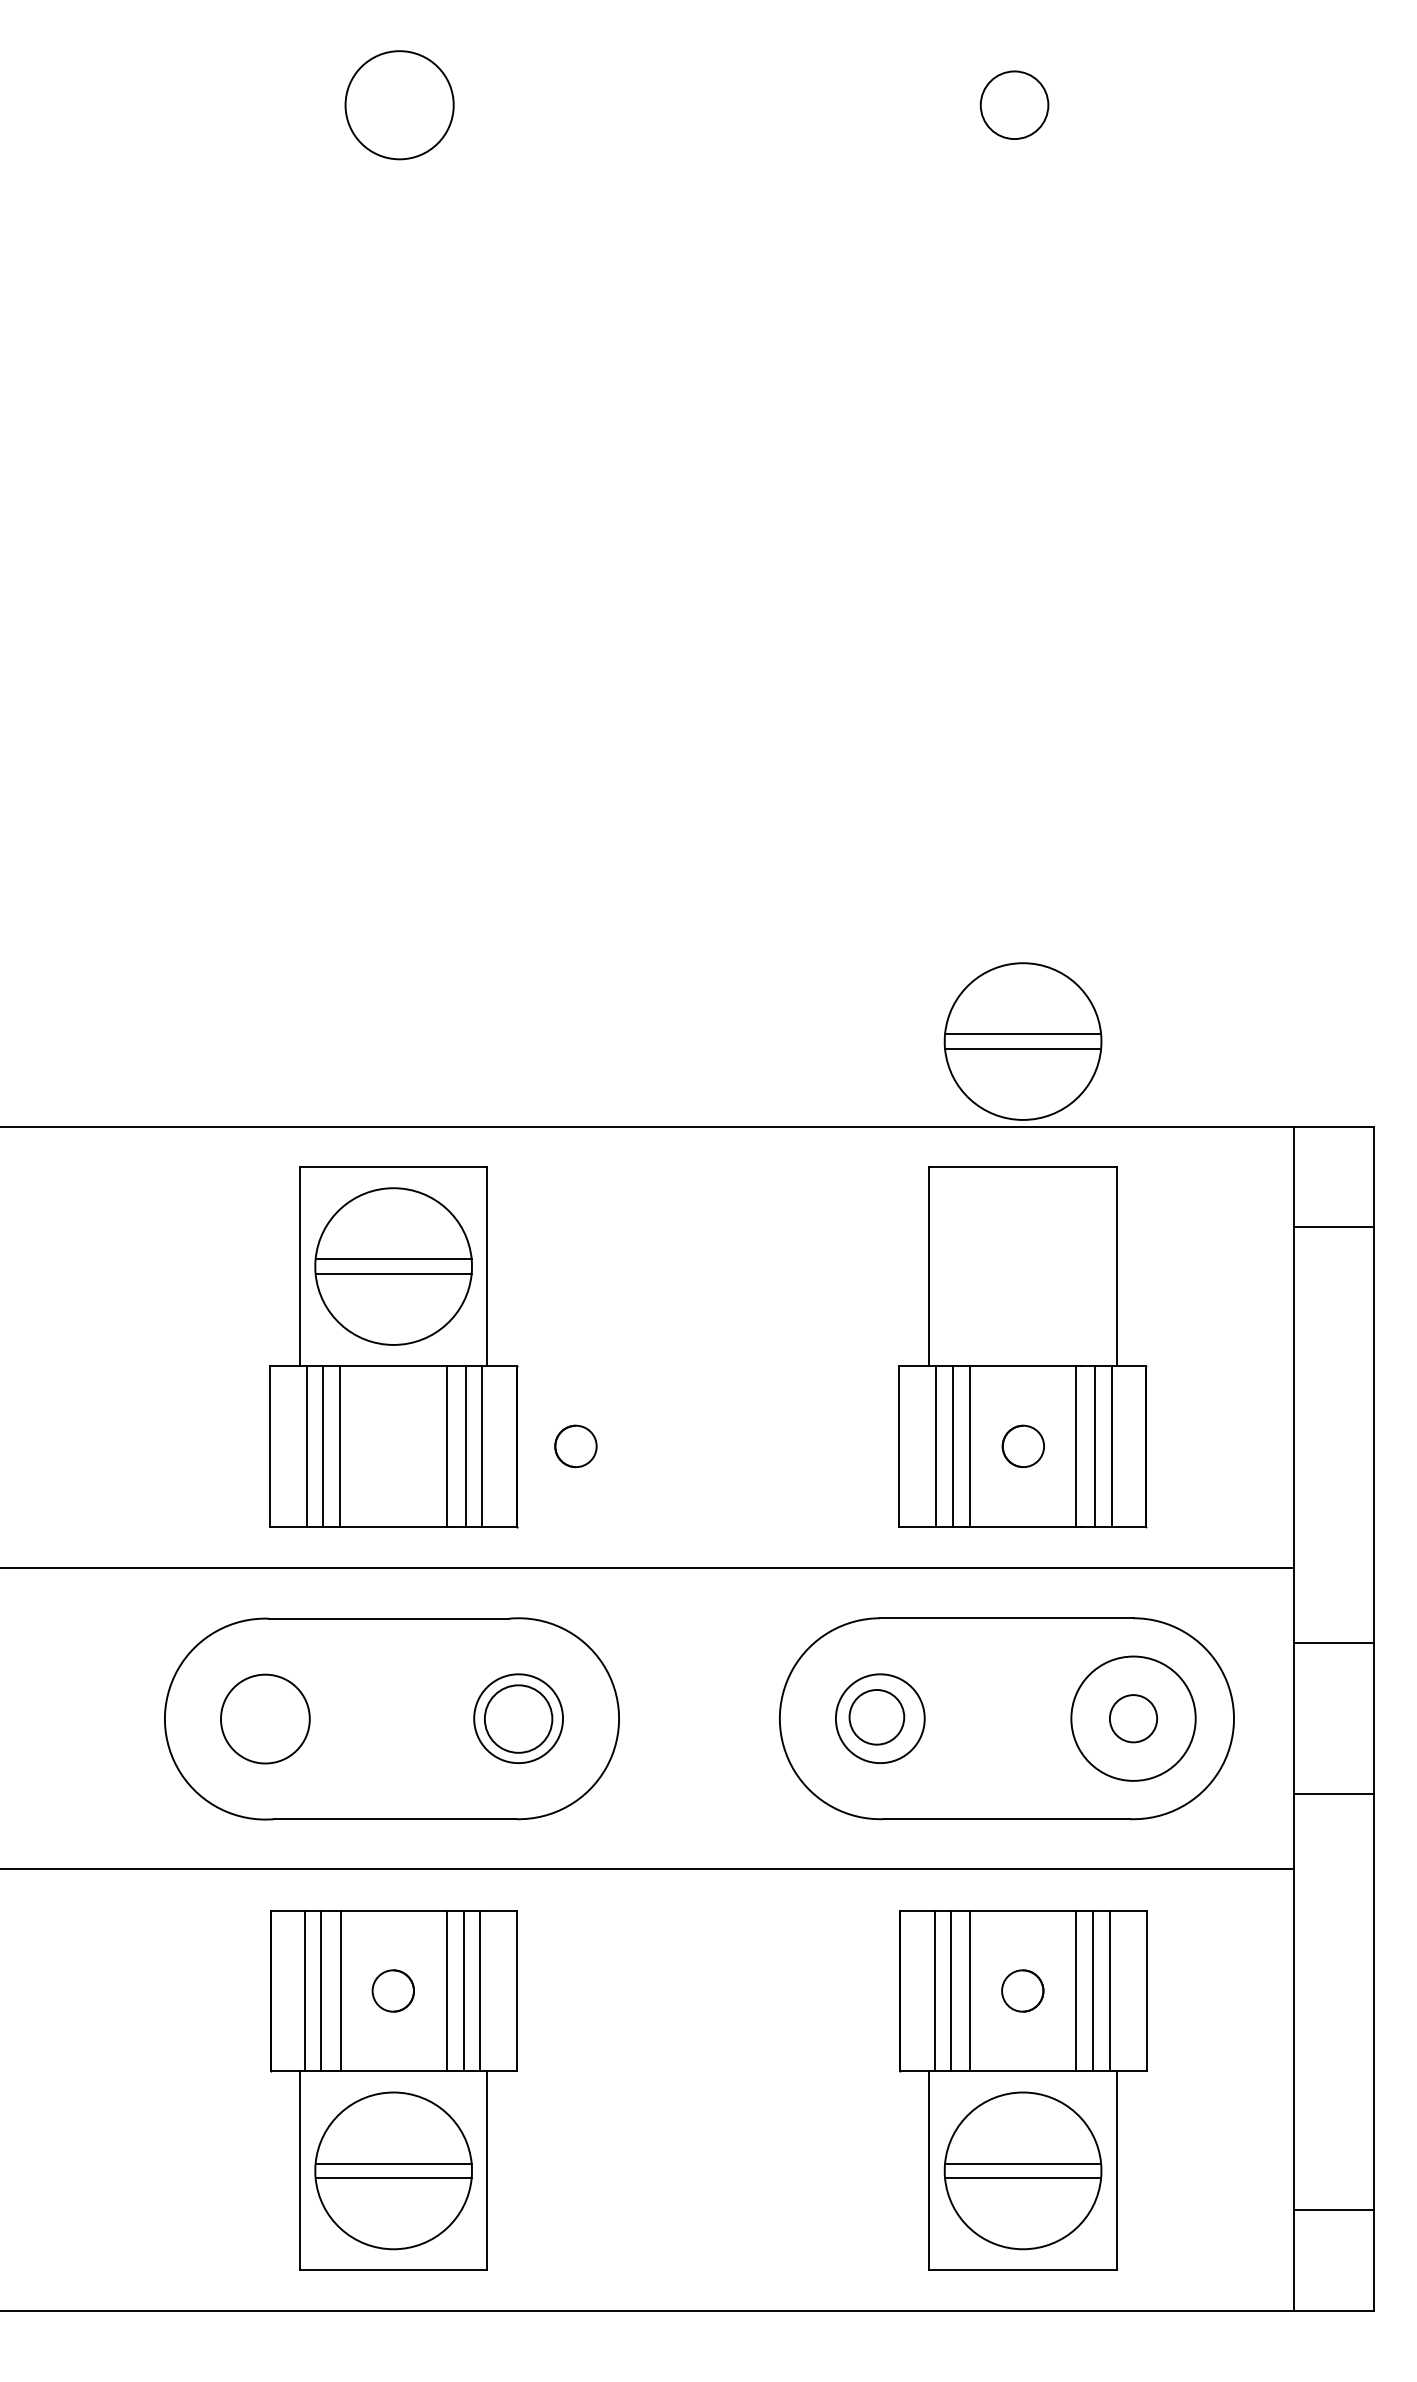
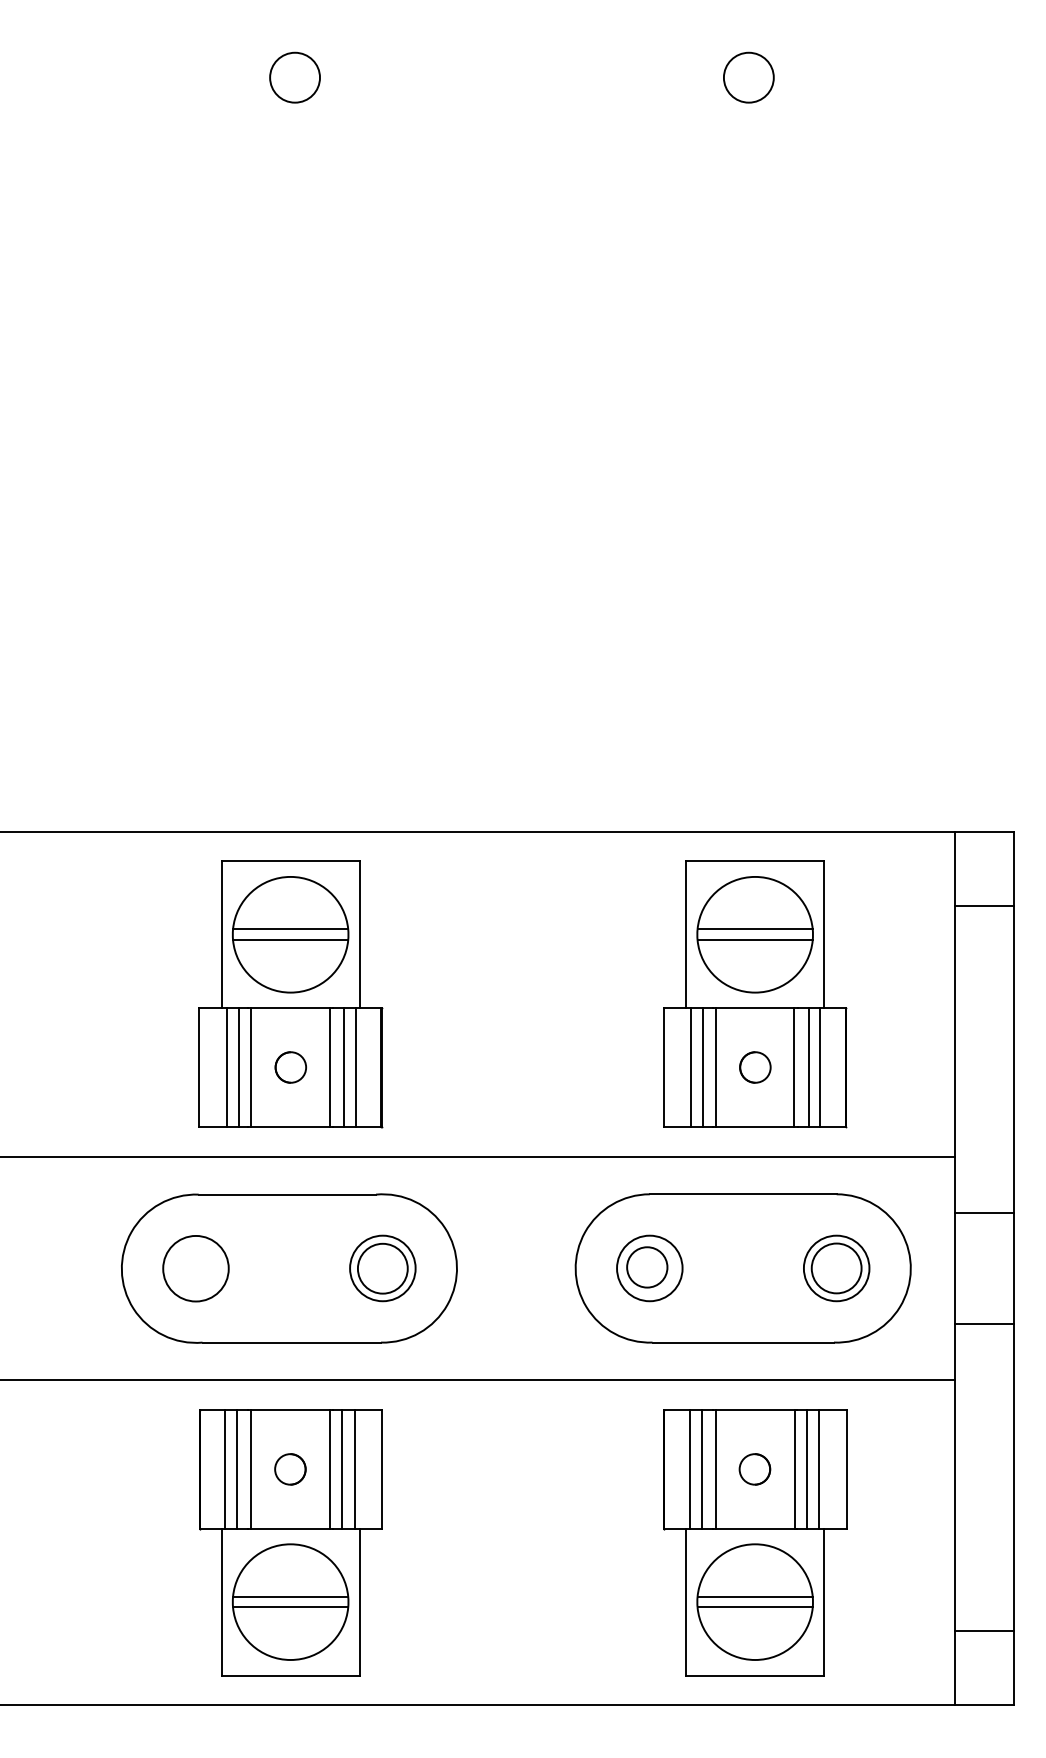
circle: (399, 105) -> (294, 77), size x0.62
part: (1022, 1041) -> (754, 934), moved
part: (575, 1446) -> (290, 1067), moved
circle: (1133, 1718) -> (836, 1268), size x0.71
circle: (1133, 1718) -> (836, 1268), size x1.43

